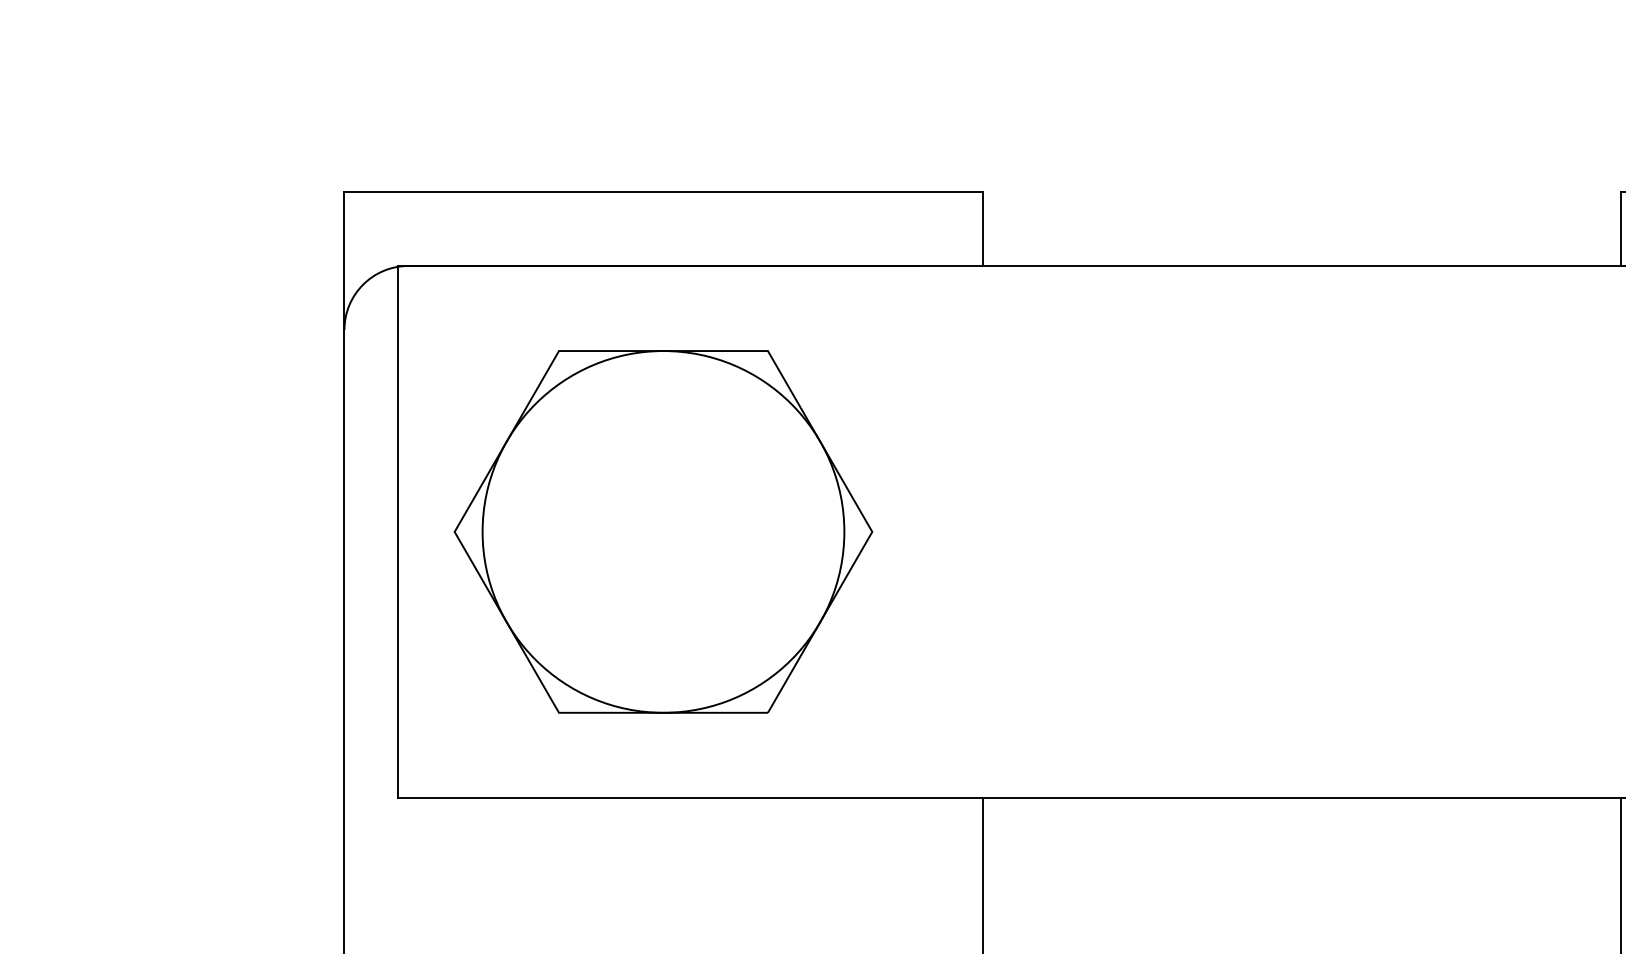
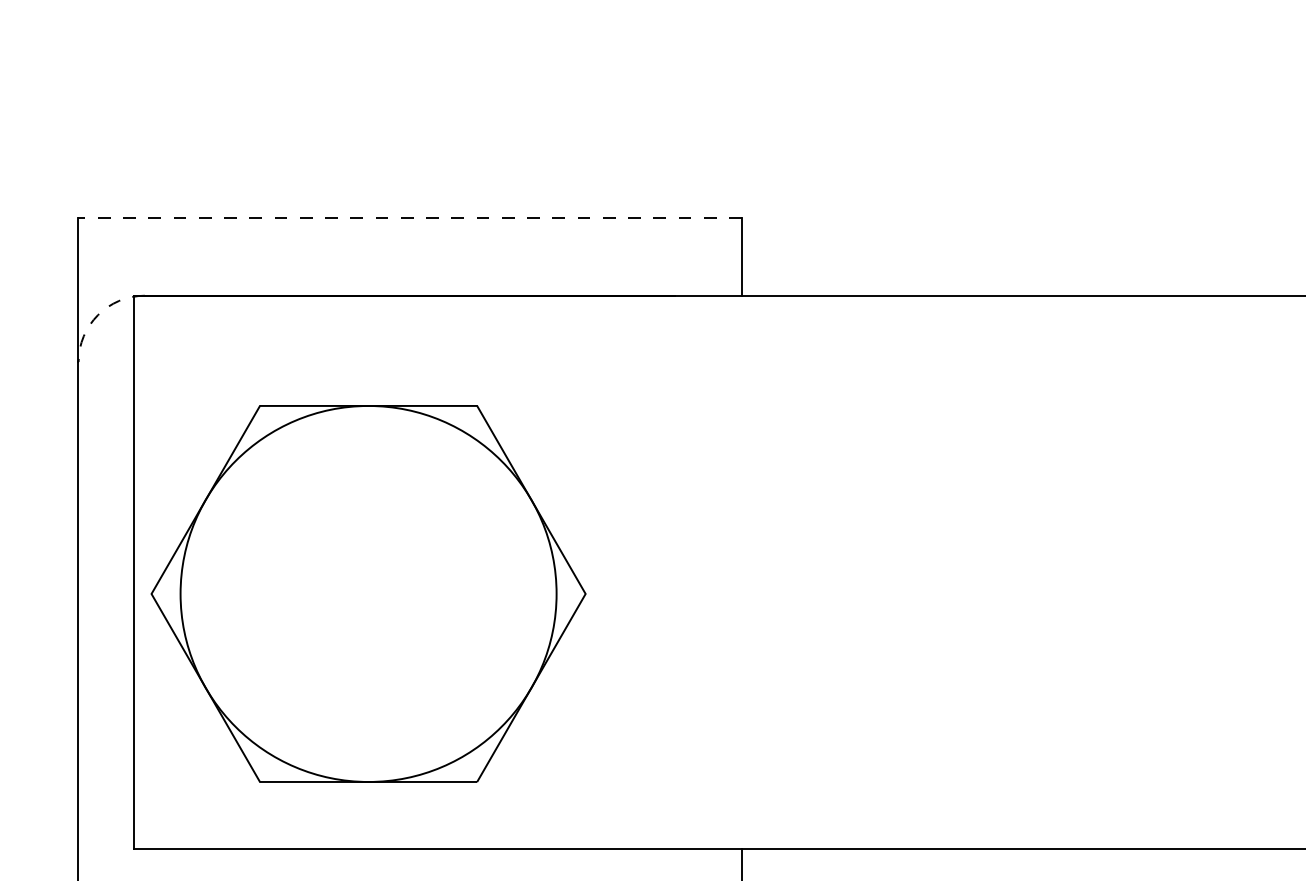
line: (662, 191) -> (409, 218), solid -> dashed
arc: (363, 284) -> (98, 314), solid -> dashed
part: (663, 531) -> (368, 593), moved

